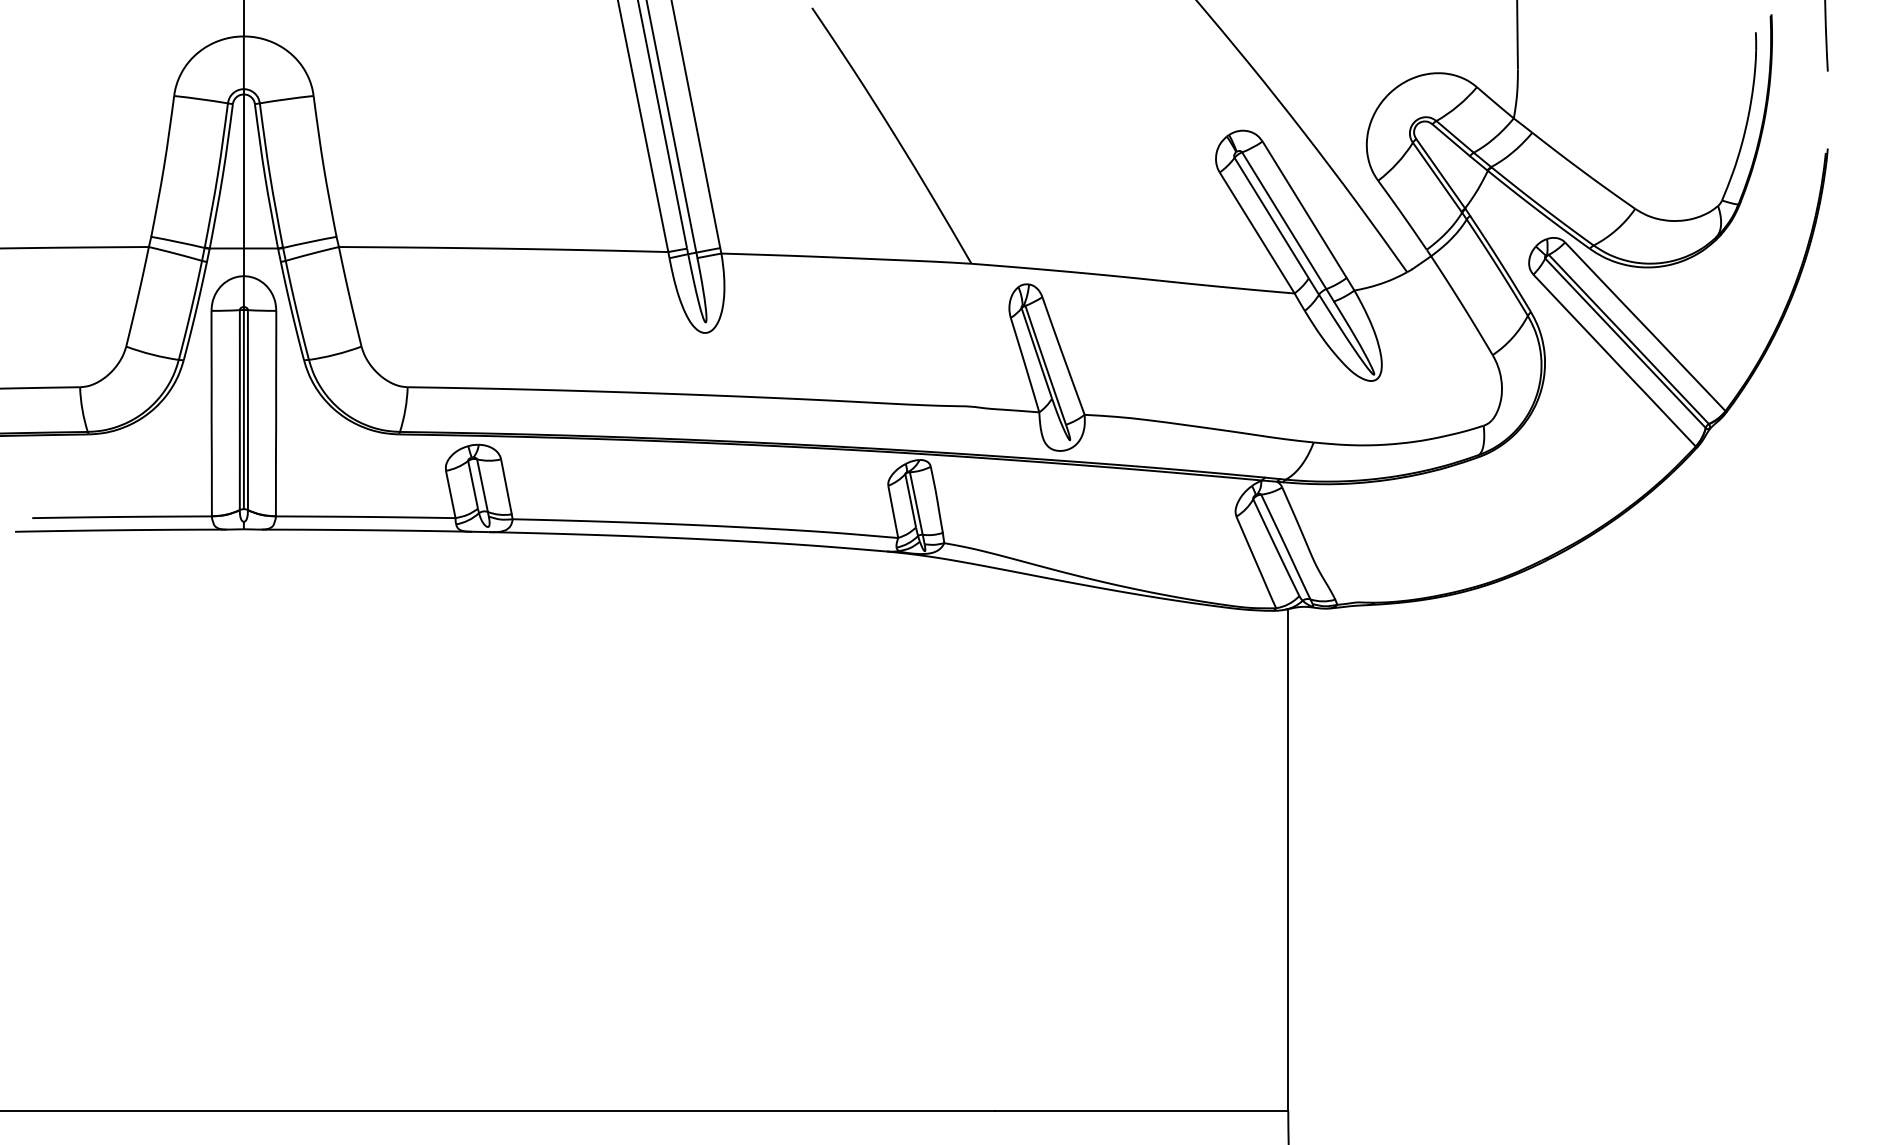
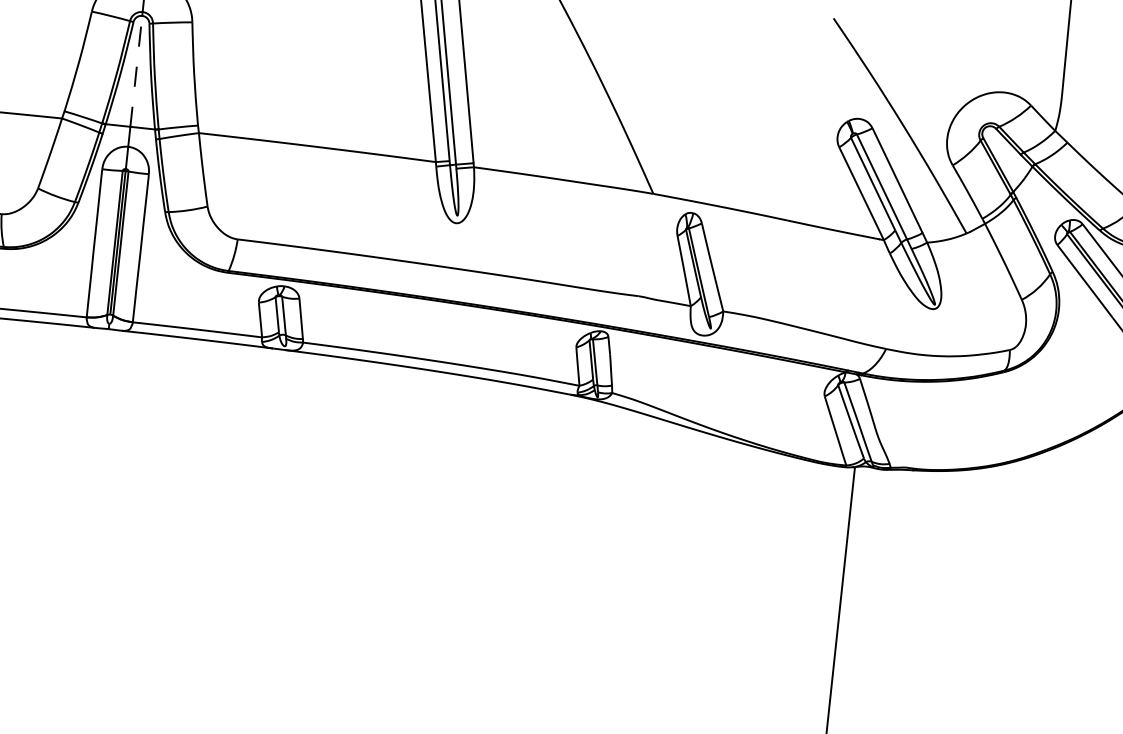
line: (243, 171) -> (136, 71), solid -> dashed

